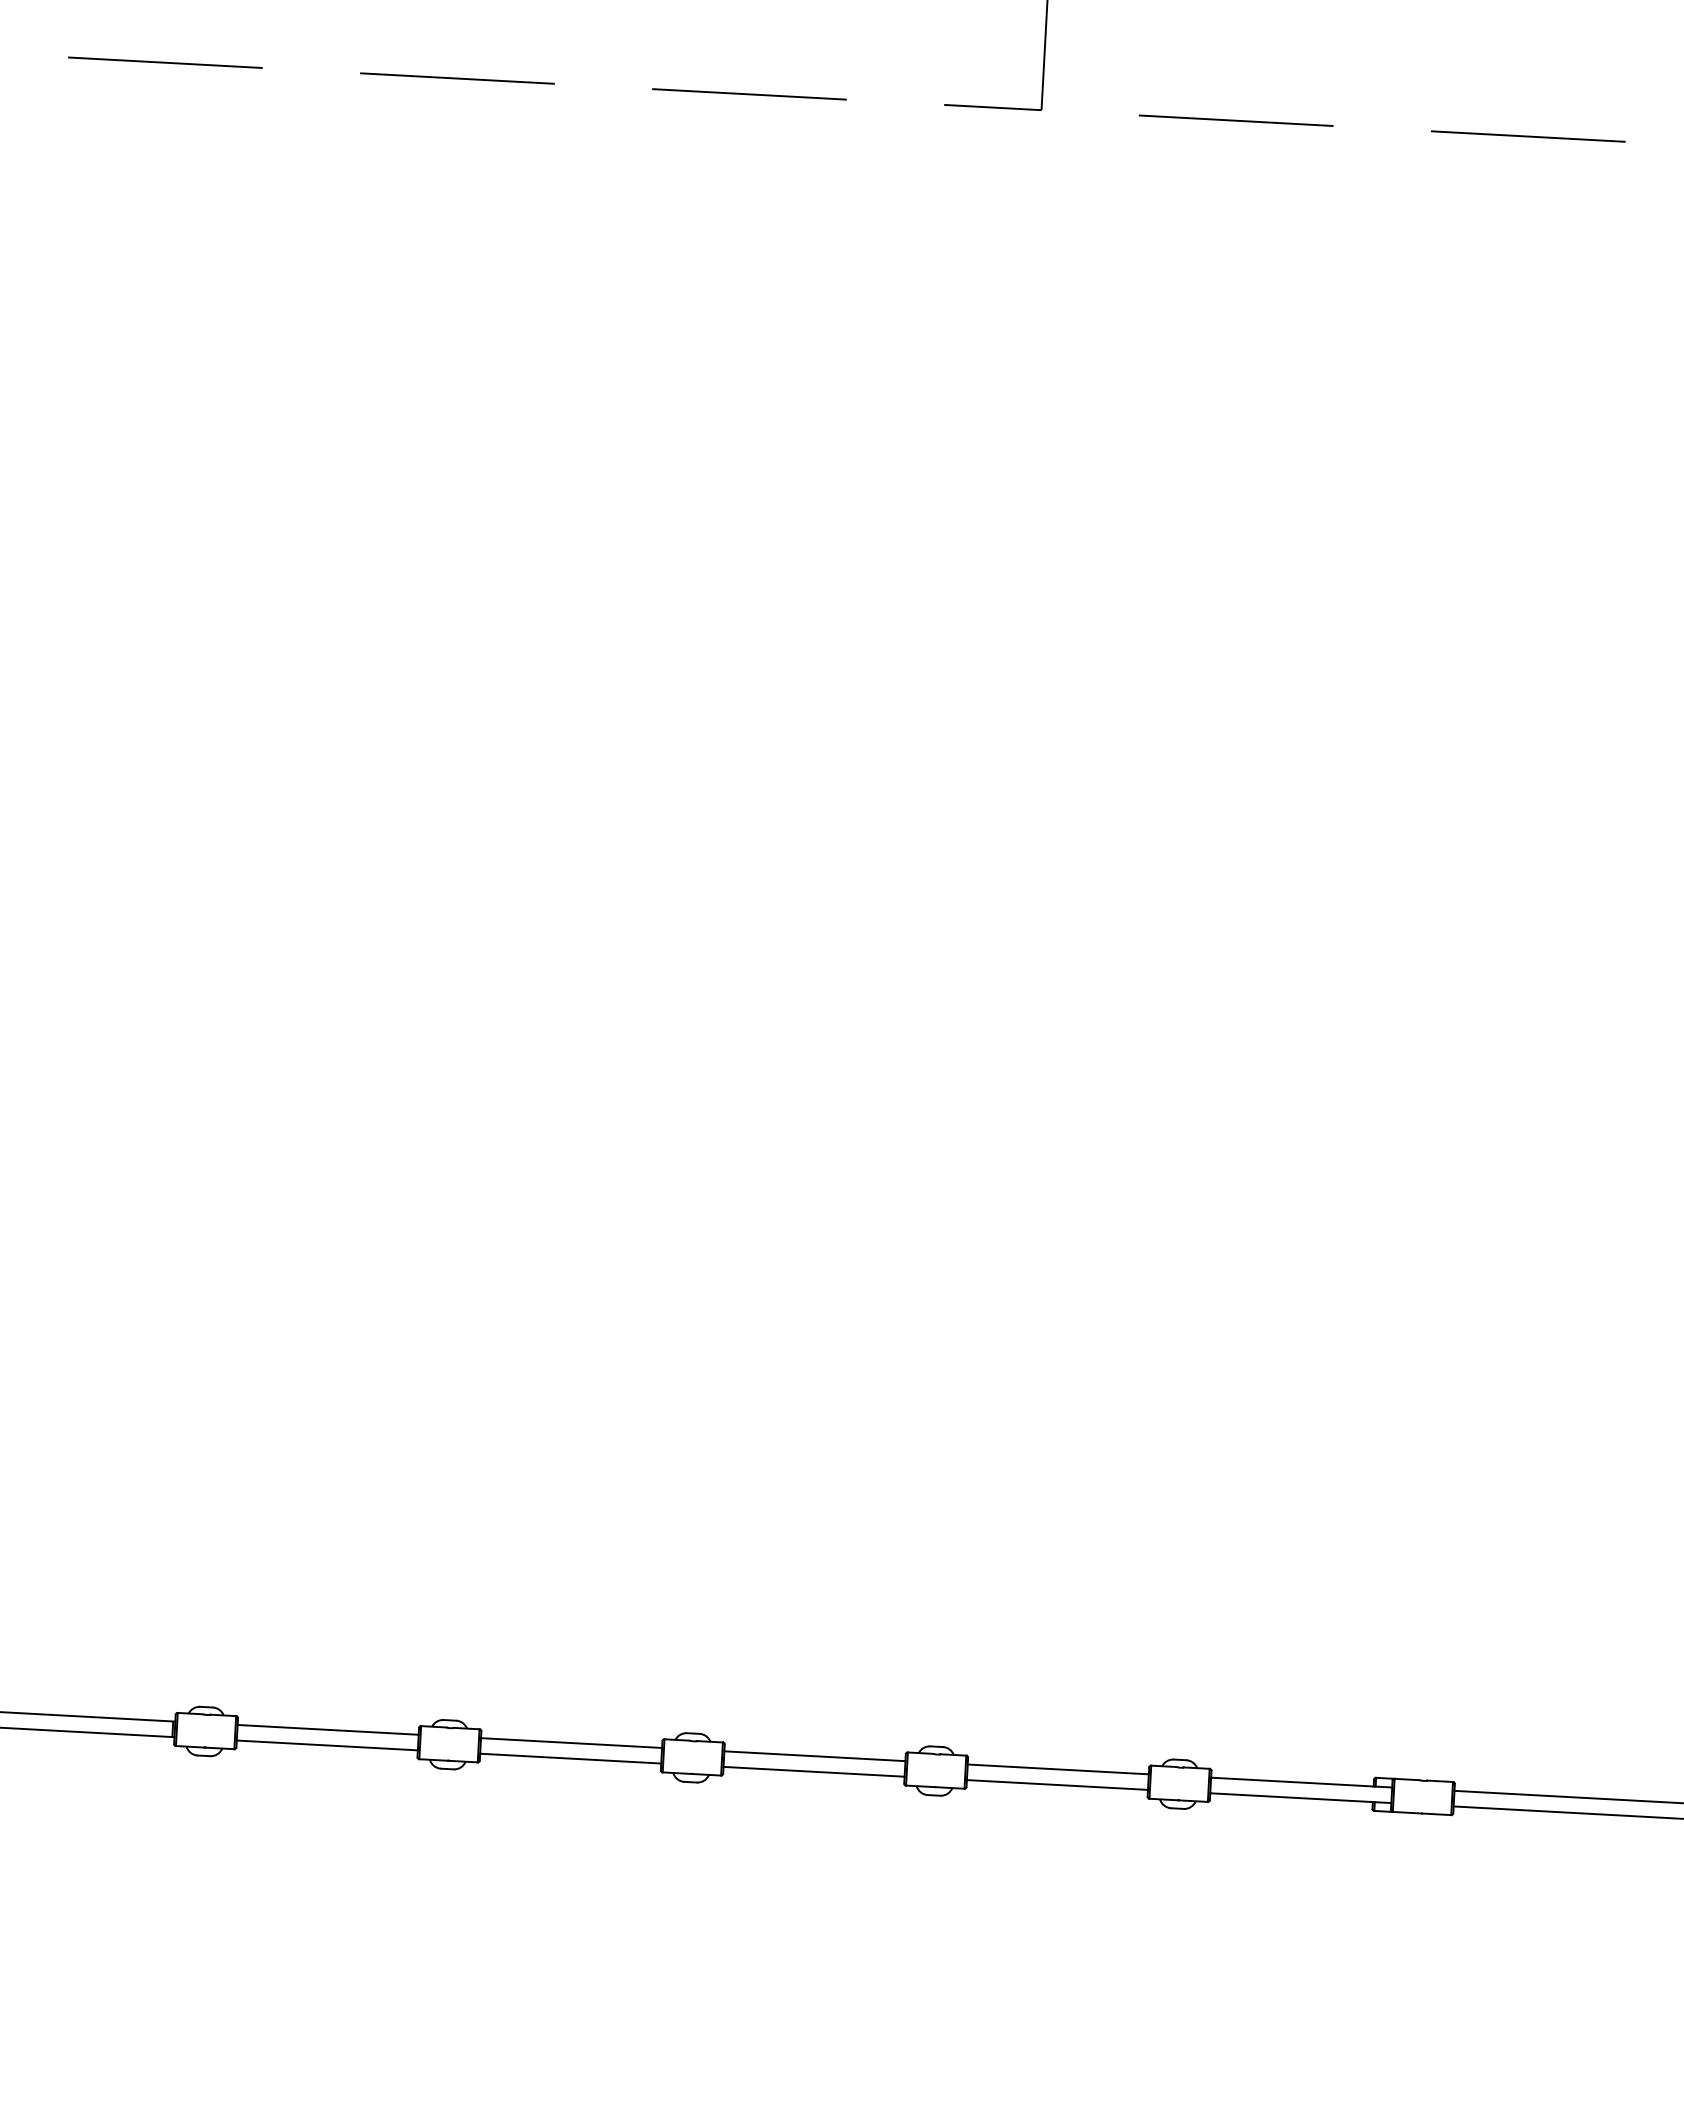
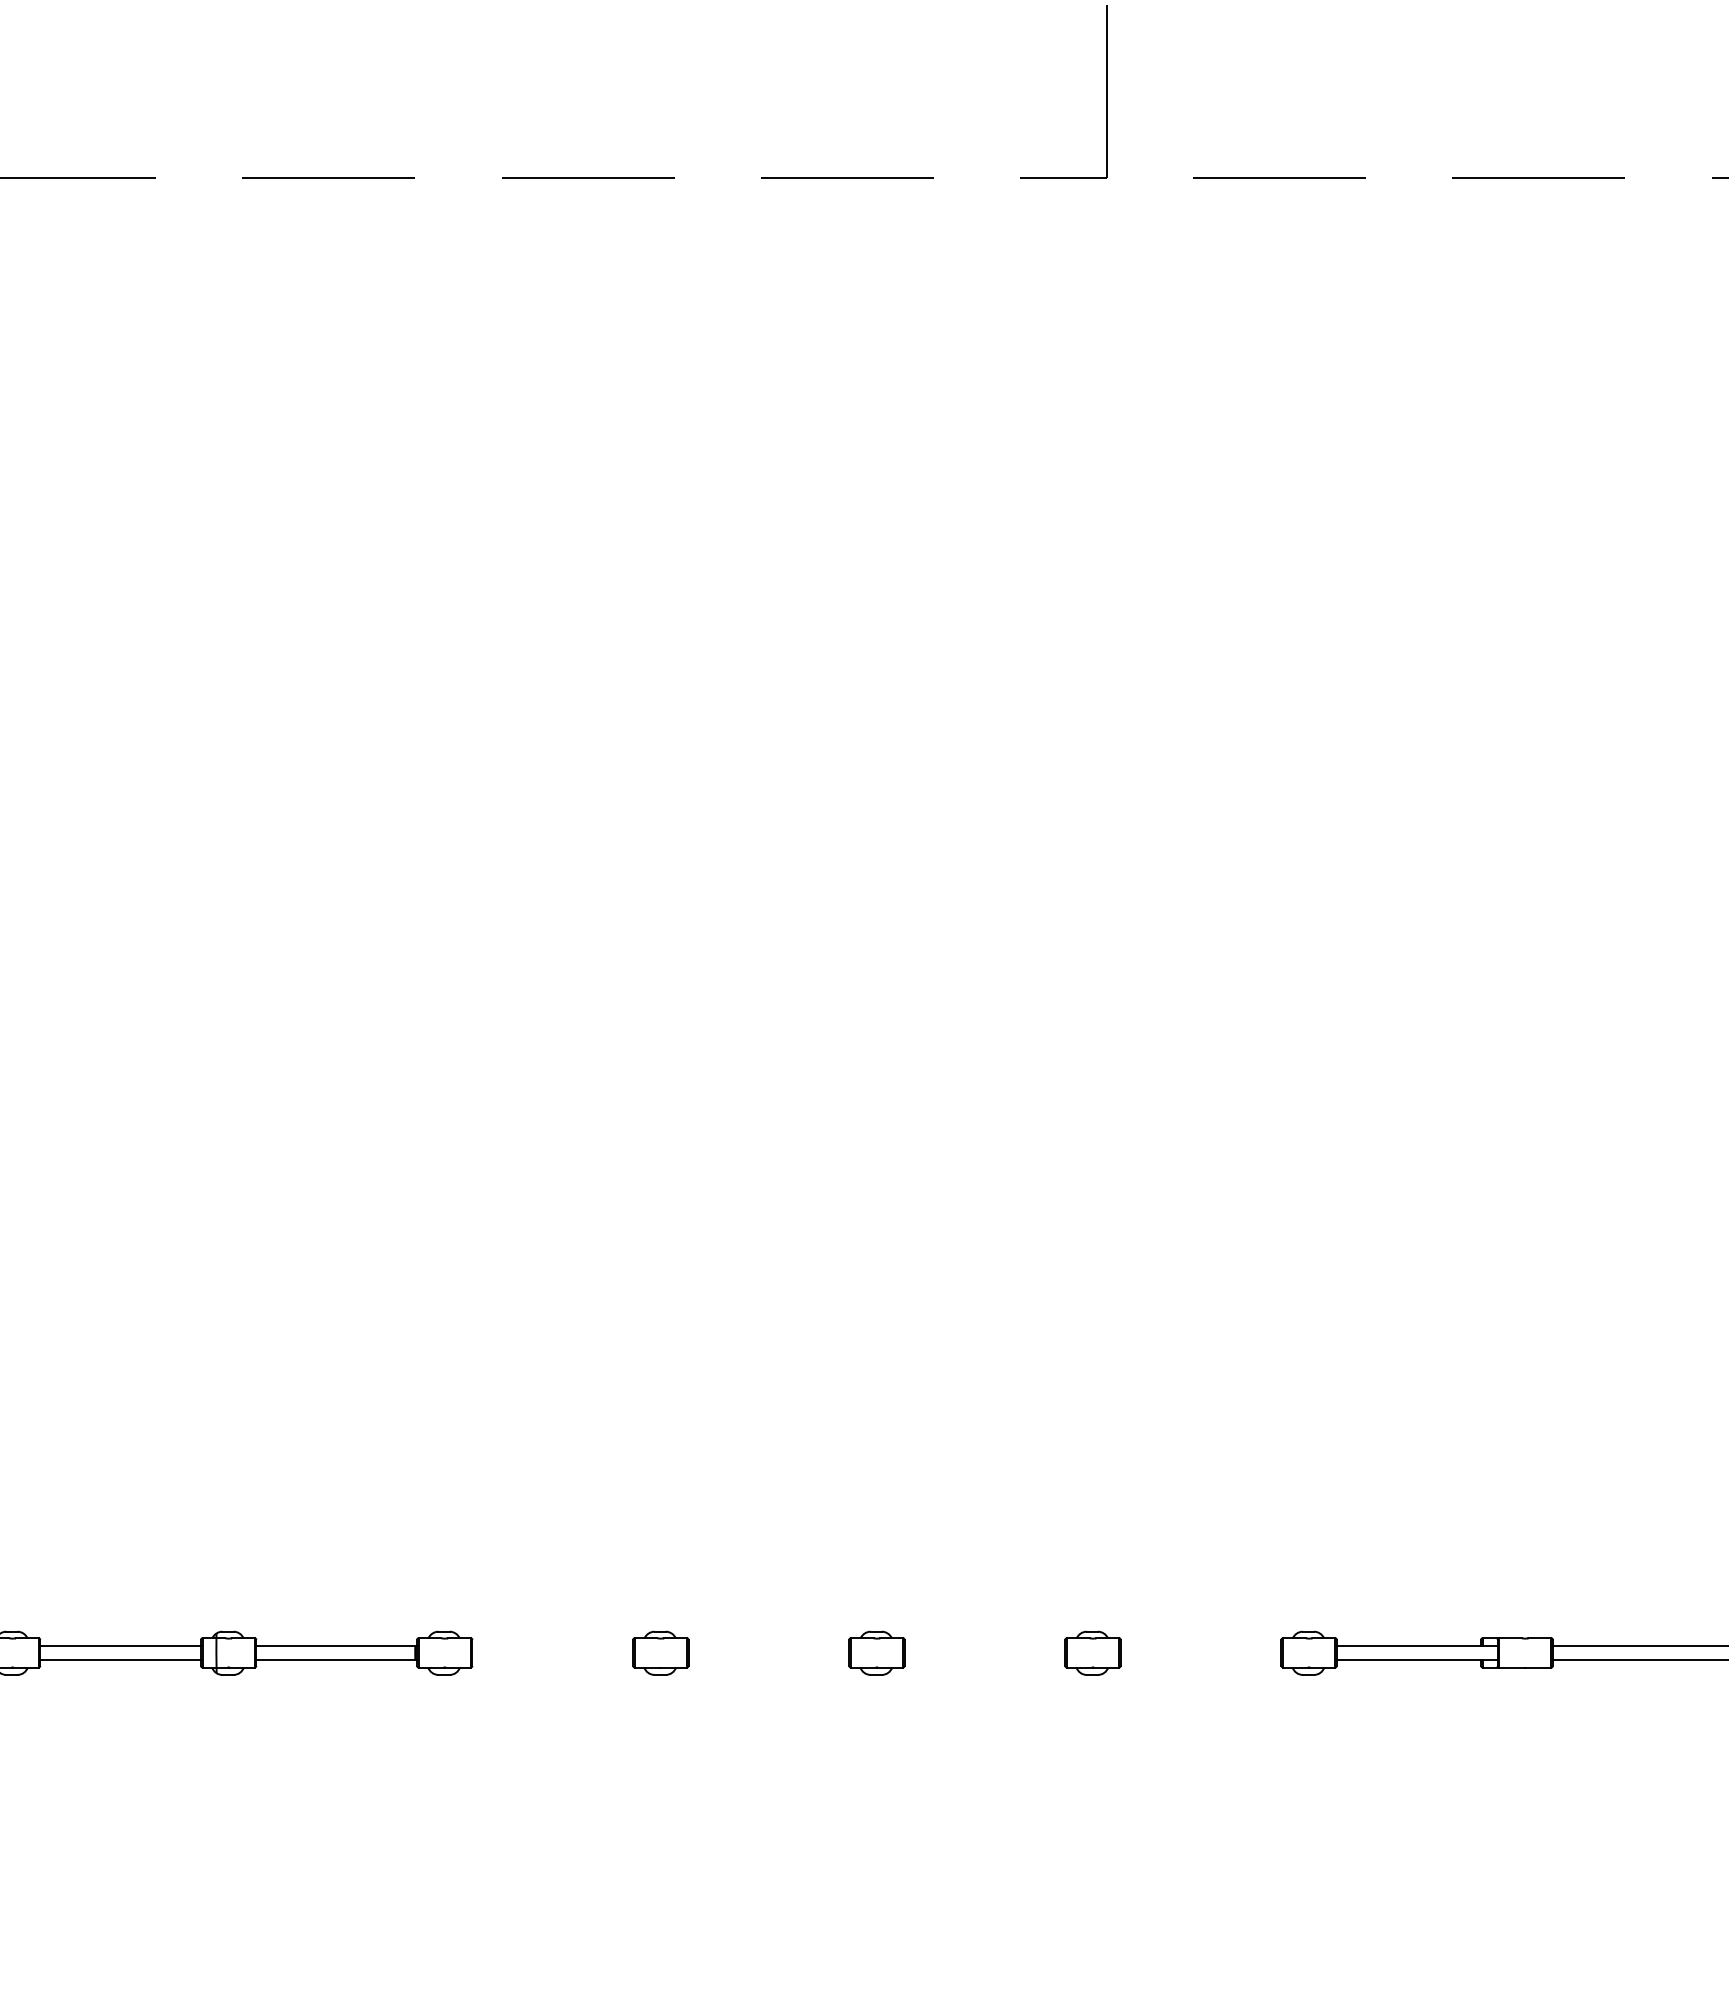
line: (327, 1729) -> (552, 1645), removed
line: (571, 1742) -> (768, 1645), removed
line: (326, 1745) -> (552, 1659), removed
line: (814, 1755) -> (984, 1645), removed
line: (570, 1758) -> (768, 1659), removed
line: (1057, 1768) -> (1200, 1645), removed
line: (813, 1771) -> (984, 1659), removed
line: (1056, 1784) -> (1200, 1659), removed

